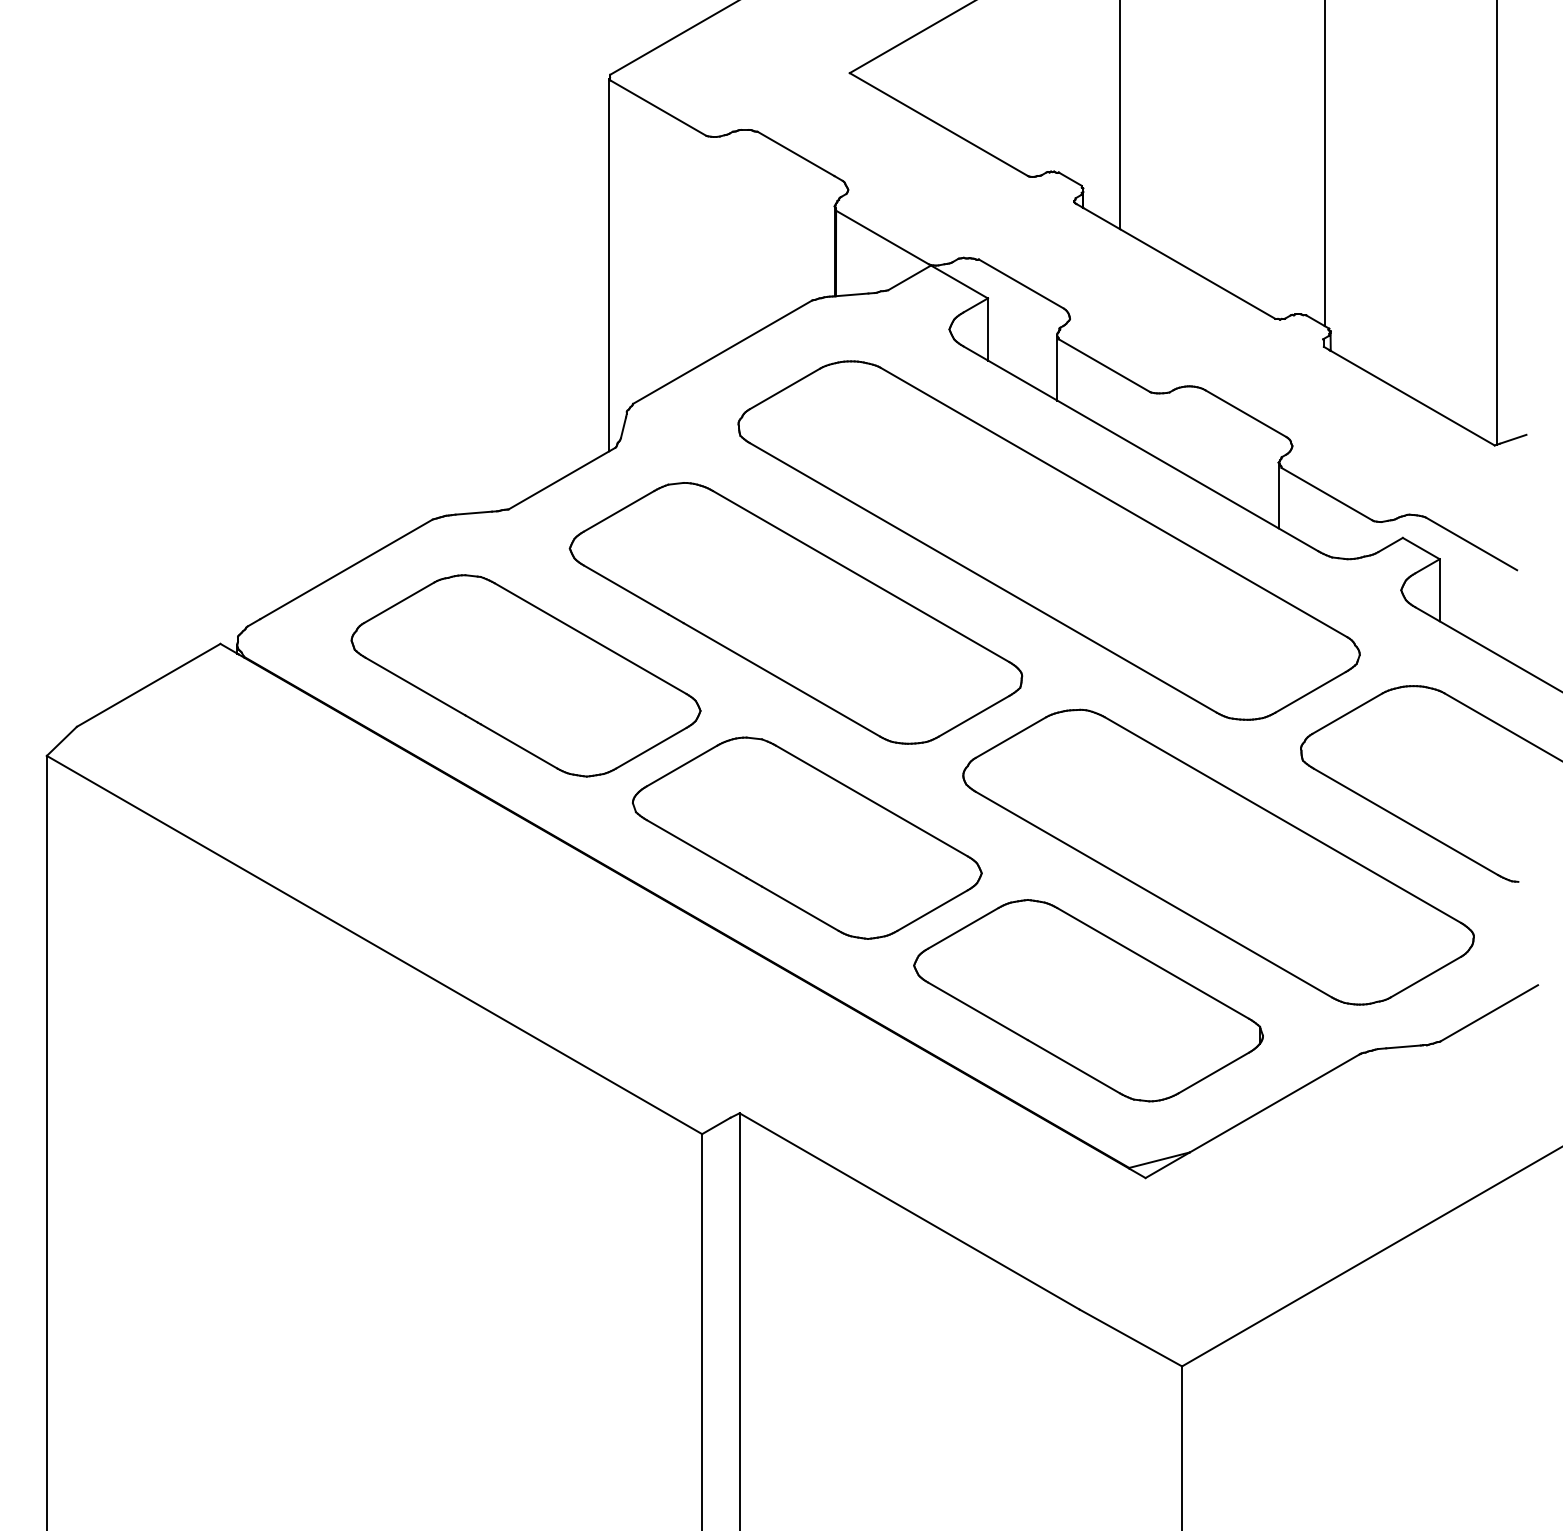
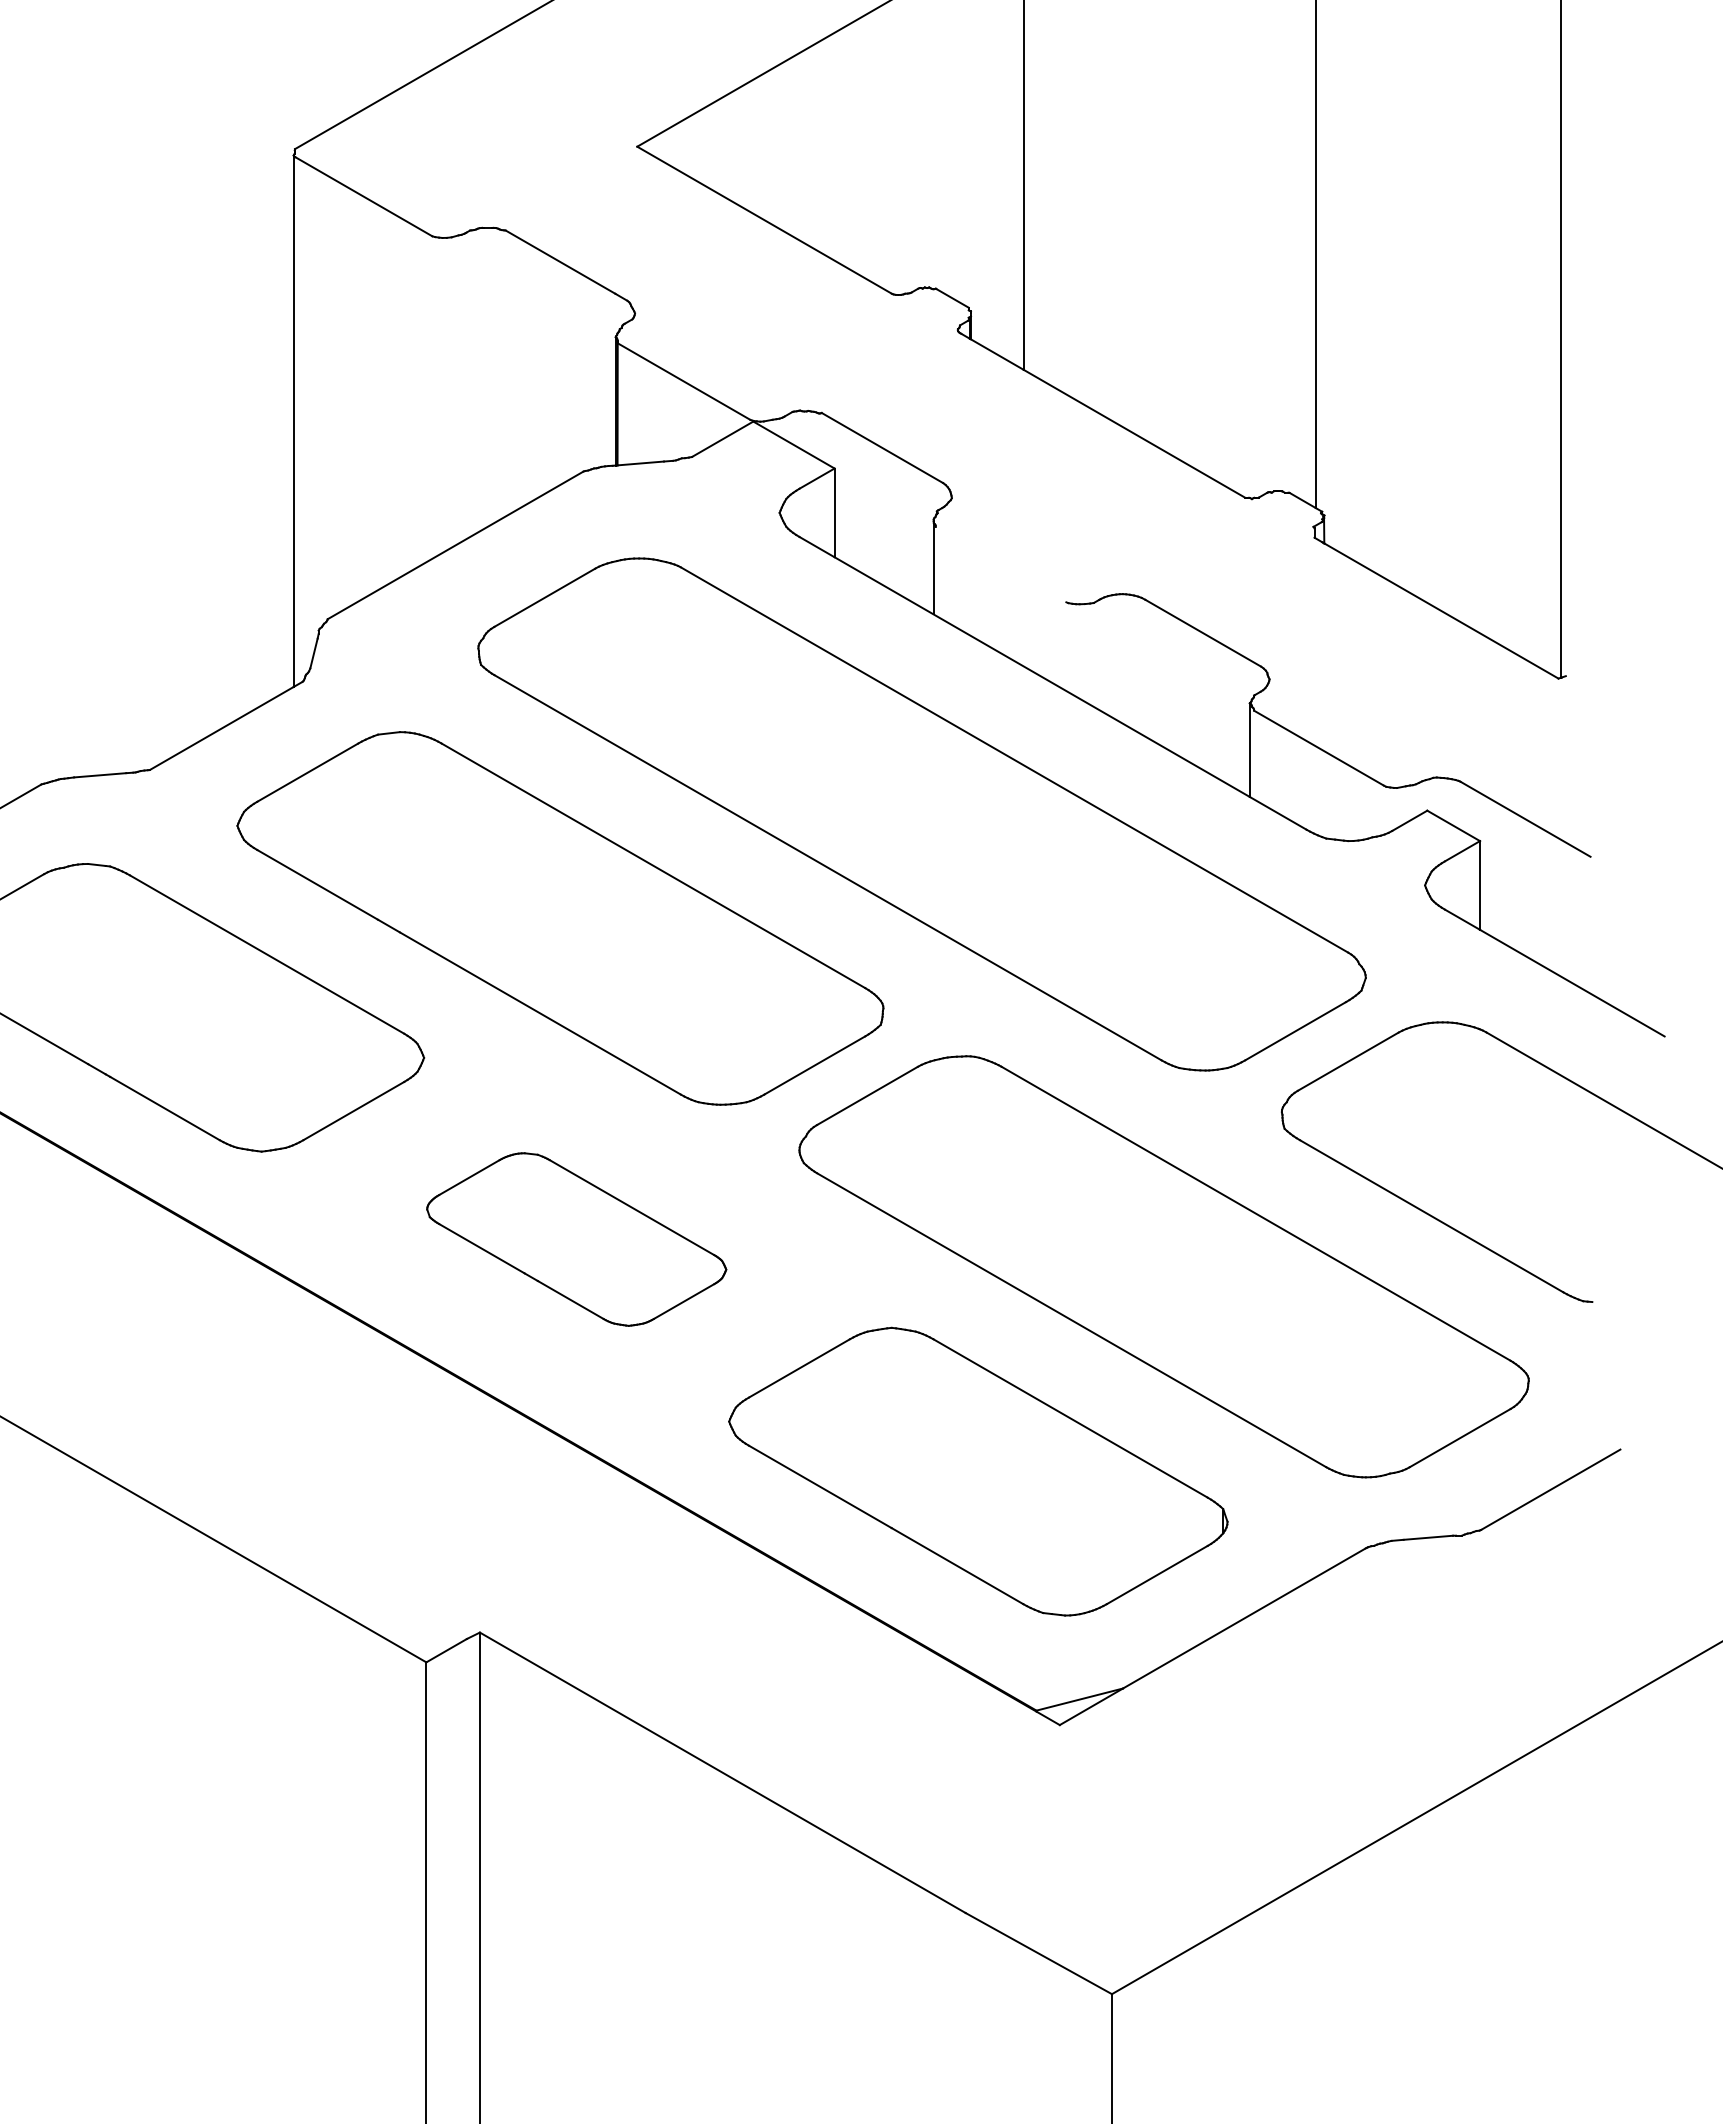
line: (1104, 365) -> (1001, 564), removed
line: (1512, 438) -> (1583, 668), removed
part: (807, 837) -> (576, 1238), size x0.6

